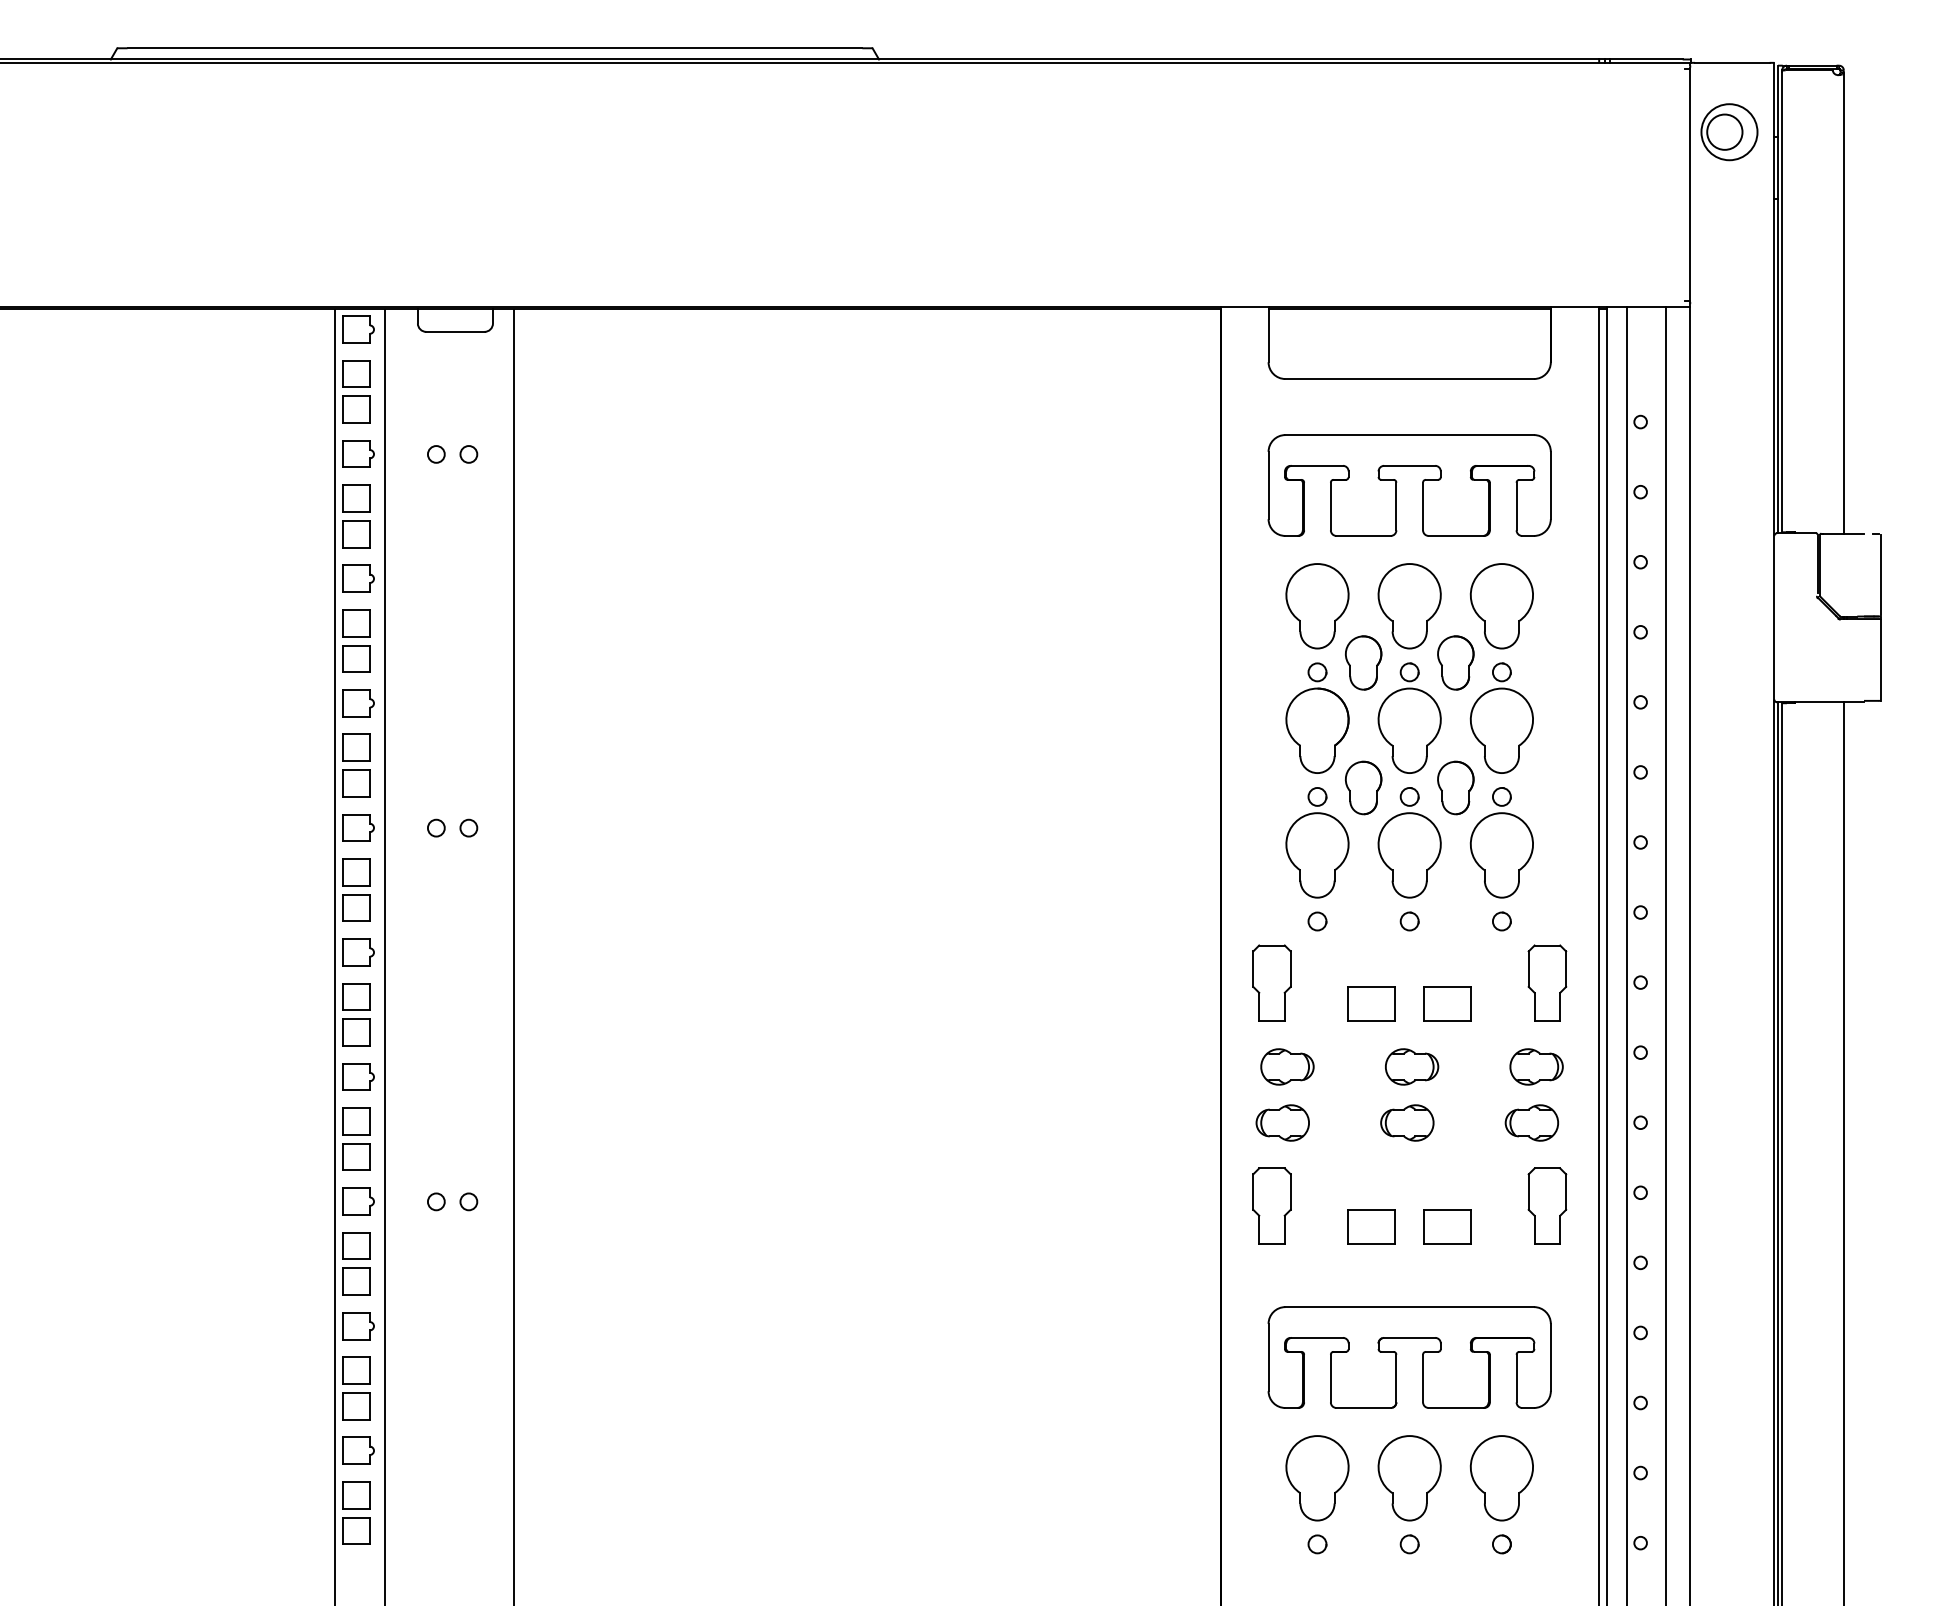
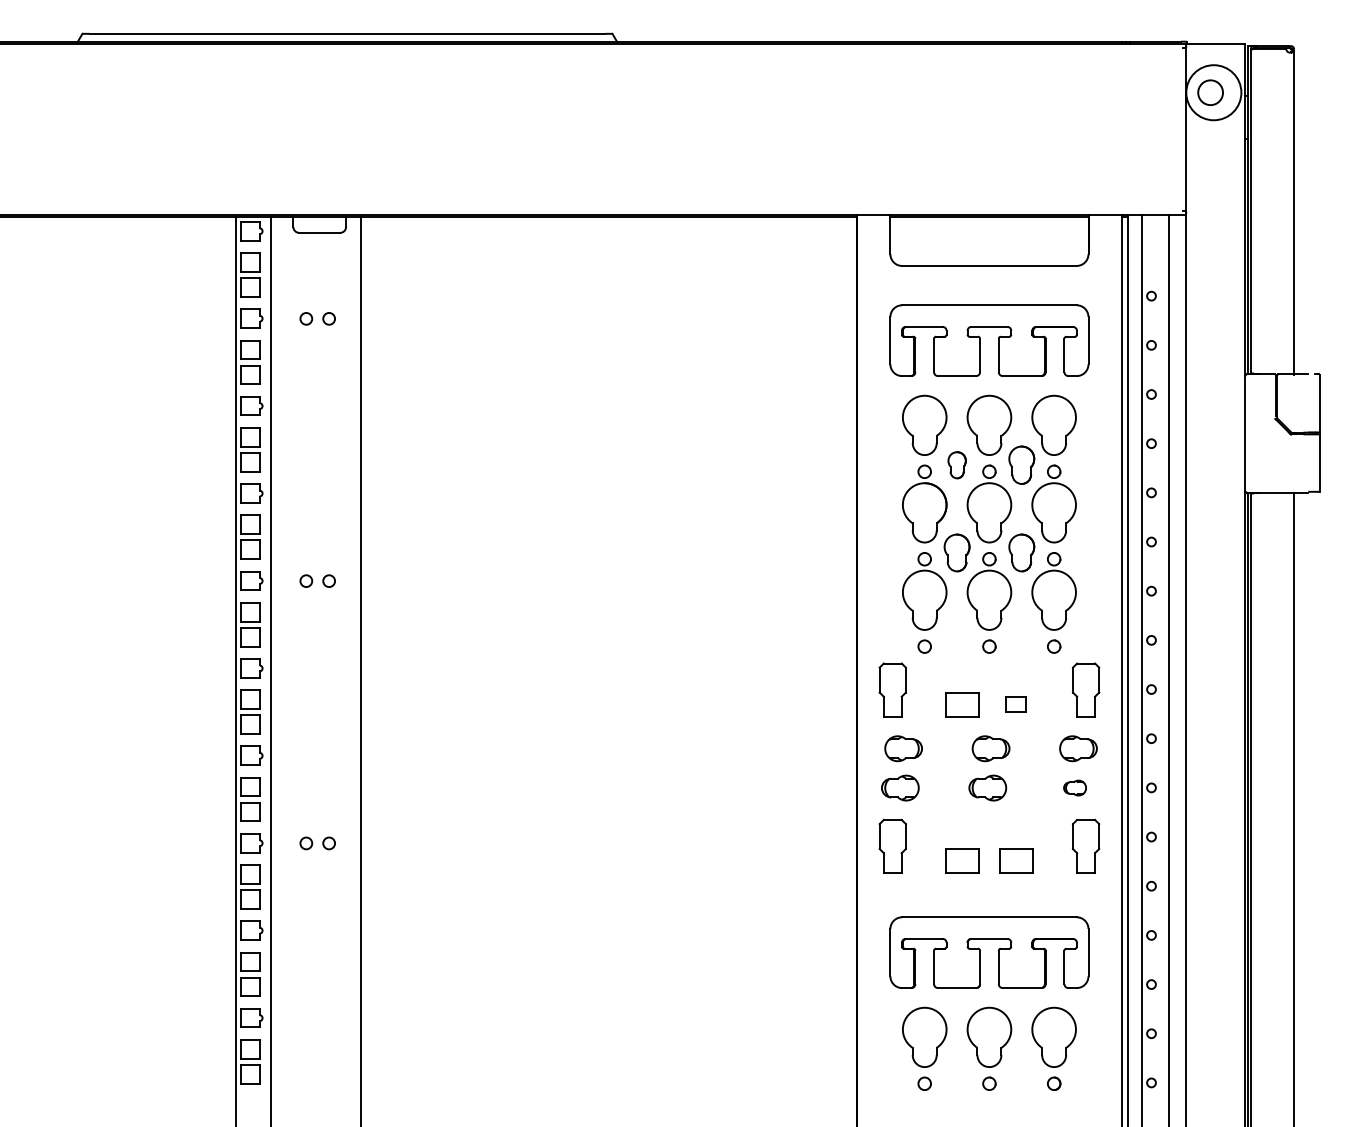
circle: (1729, 132) -> (1213, 92), size x1.4
part: (1363, 662) -> (957, 464), size x0.7
part: (1447, 1003) -> (1015, 704), size x0.6
part: (1531, 1122) -> (1074, 787), size x0.6

